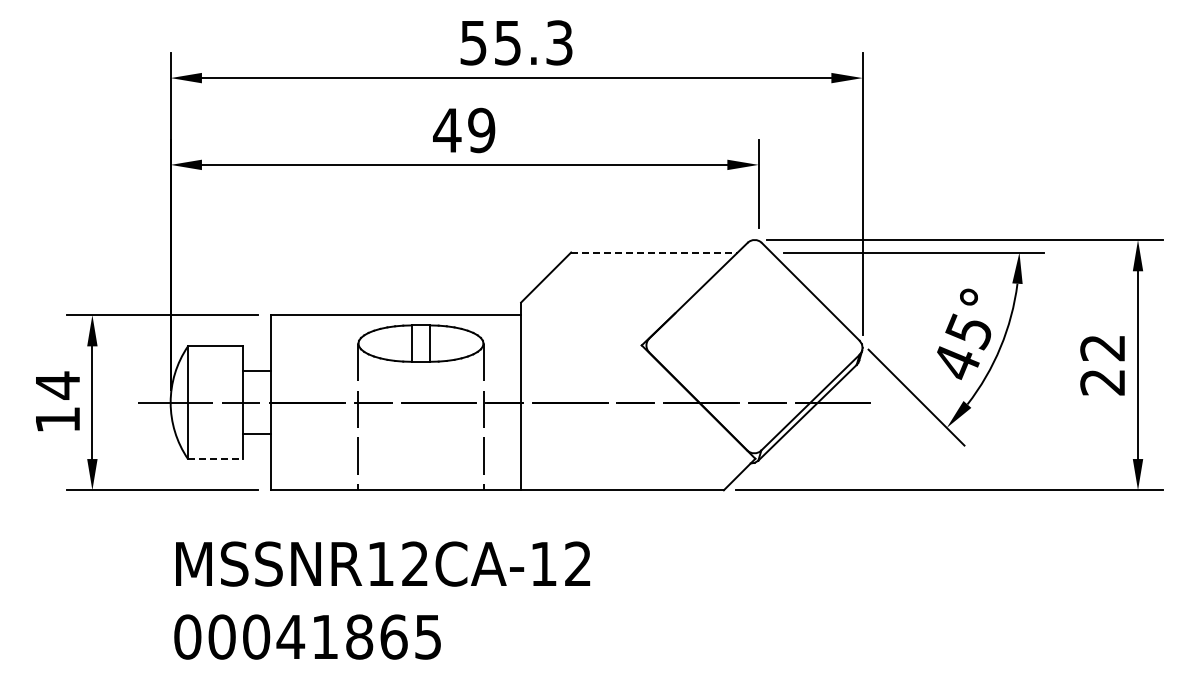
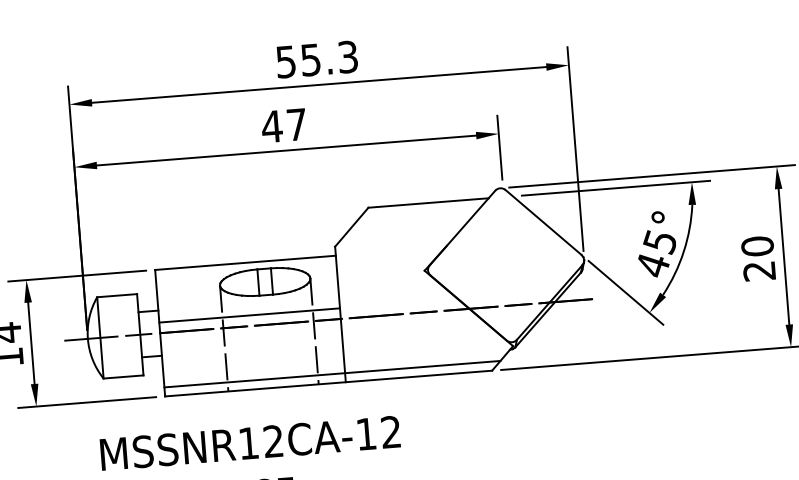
text: (481, 130) -> (296, 124), 49 -> 47
line: (654, 252) -> (428, 202), dashed -> solid
text: (1102, 347) -> (757, 246), 22 -> 20
line: (395, 387) -> (249, 315), added
line: (215, 459) -> (123, 377), dashed -> solid
line: (503, 477) -> (332, 373), added

